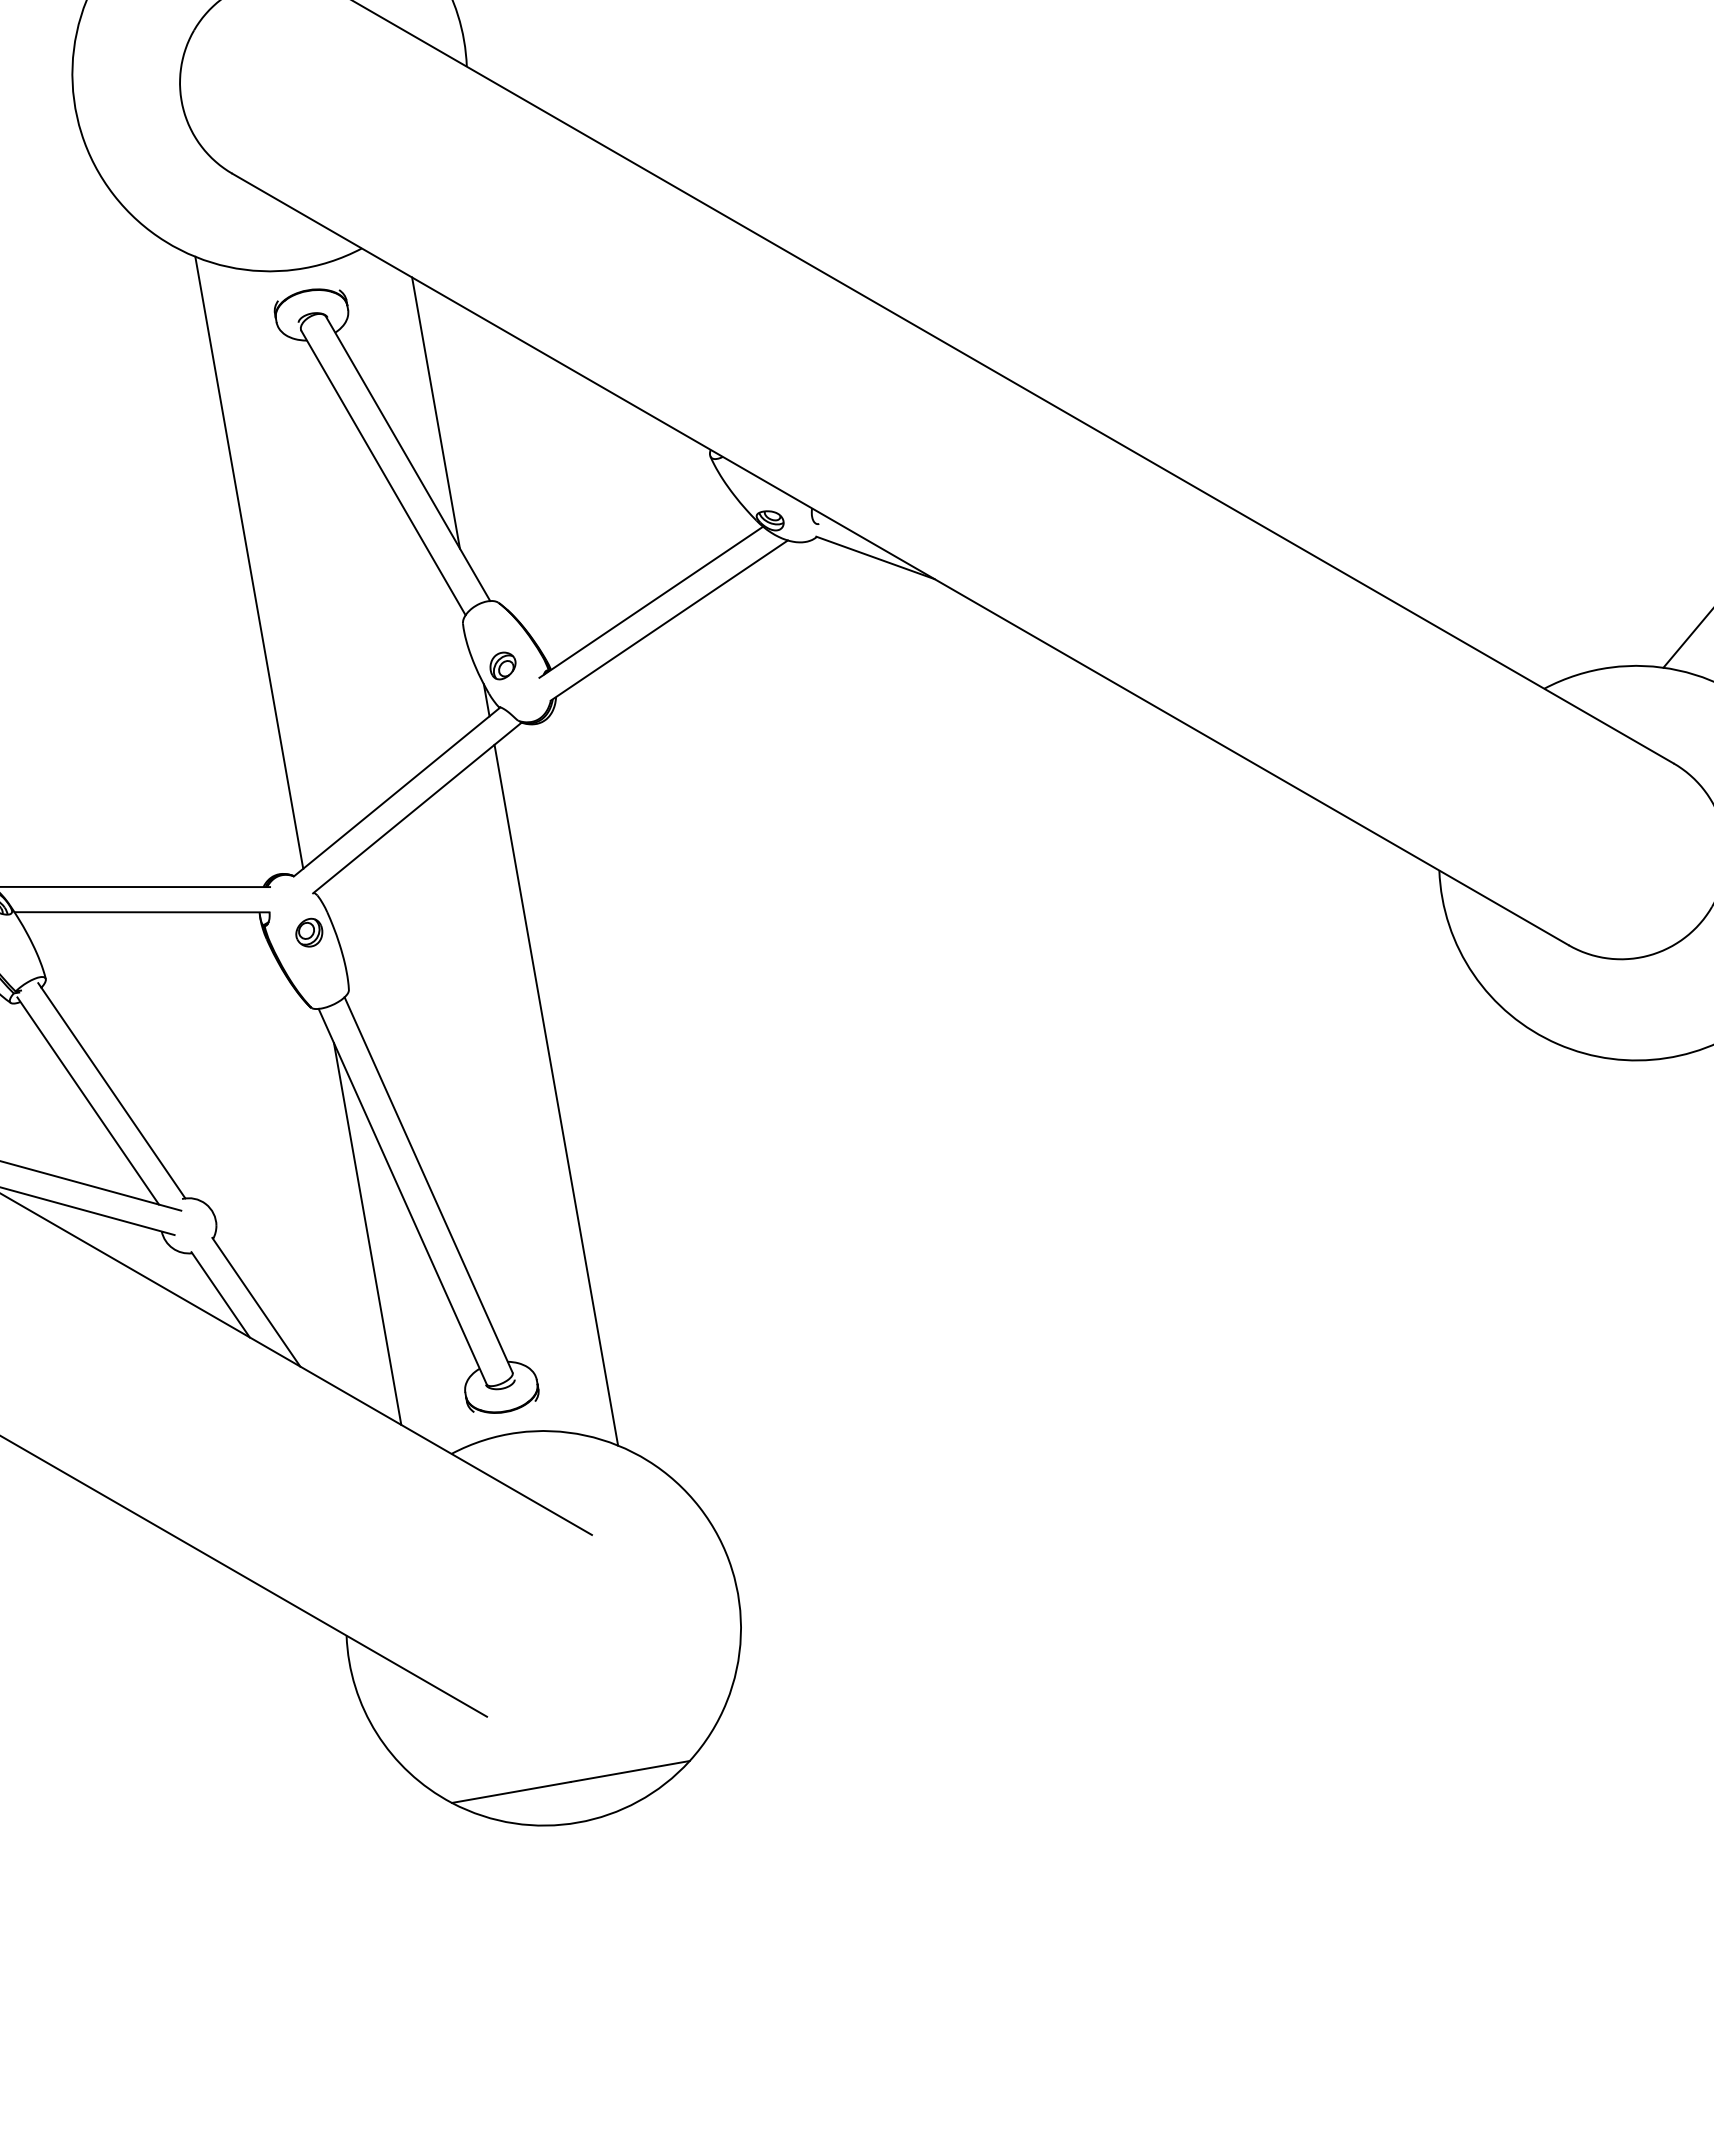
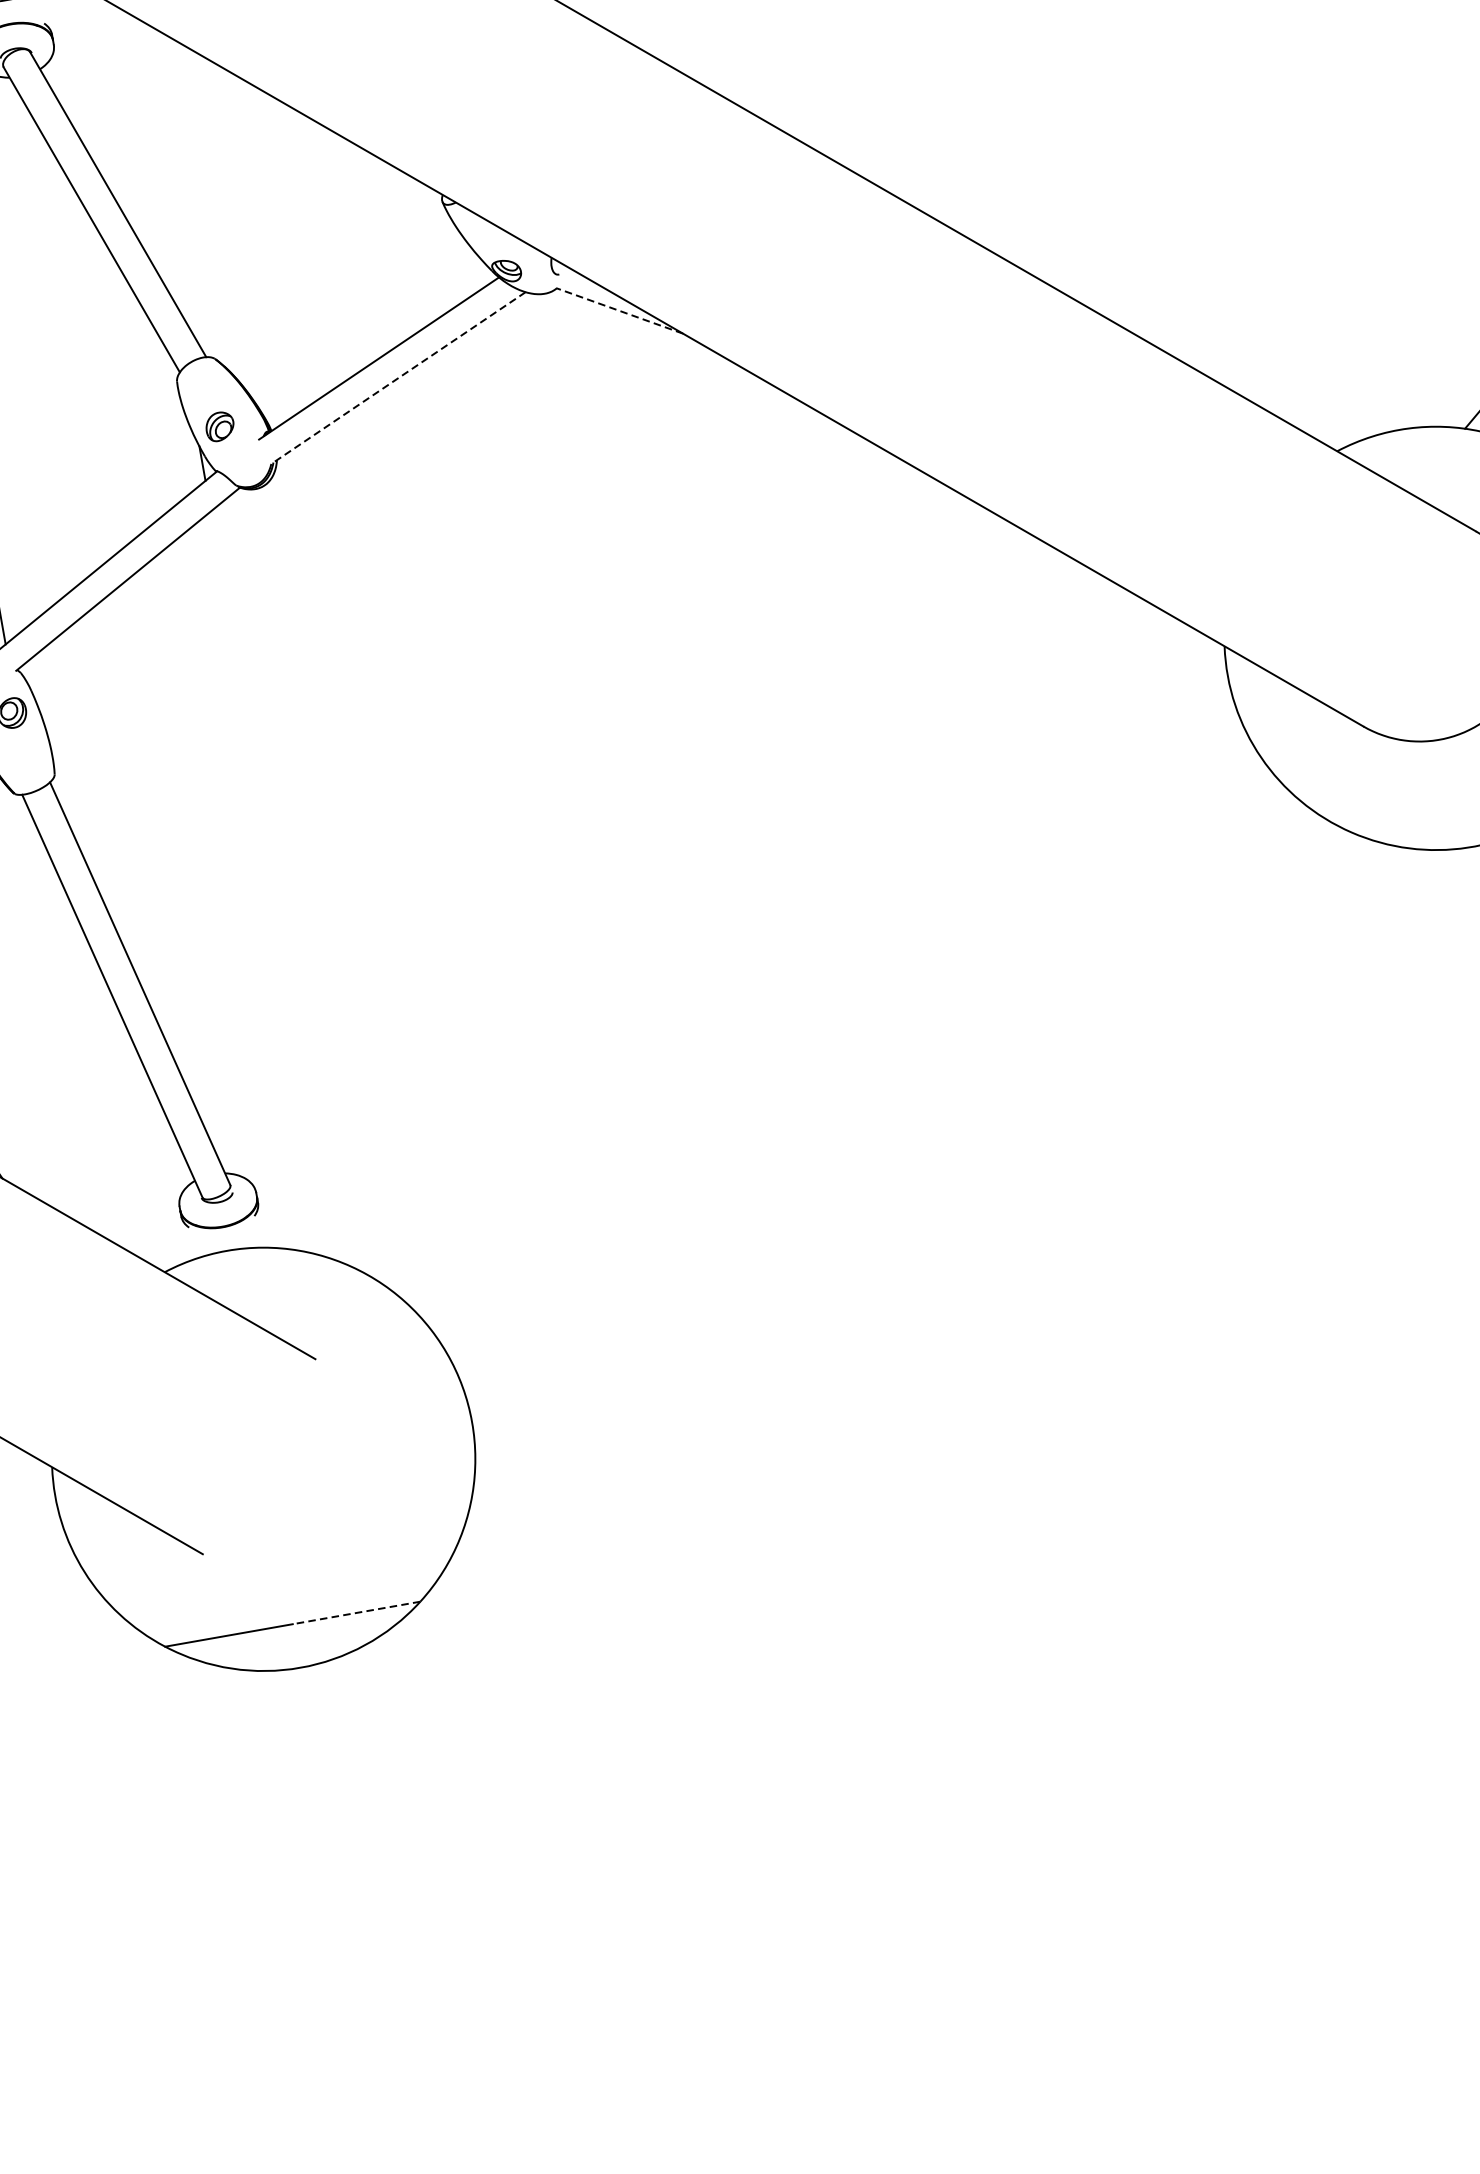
line: (435, 412) -> (147, 154), removed
line: (875, 557) -> (619, 310), solid -> dashed
line: (668, 620) -> (397, 378), solid -> dashed
line: (556, 1094) -> (277, 886), removed
line: (367, 1233) -> (74, 1035), removed
line: (629, 1771) -> (355, 1612), solid -> dashed

